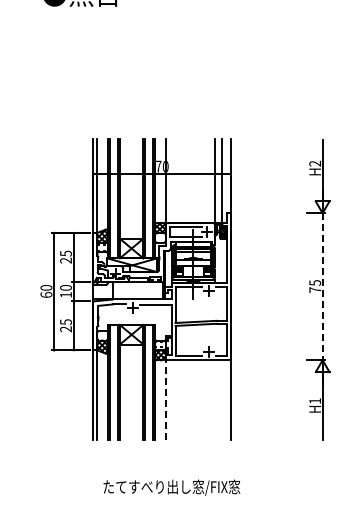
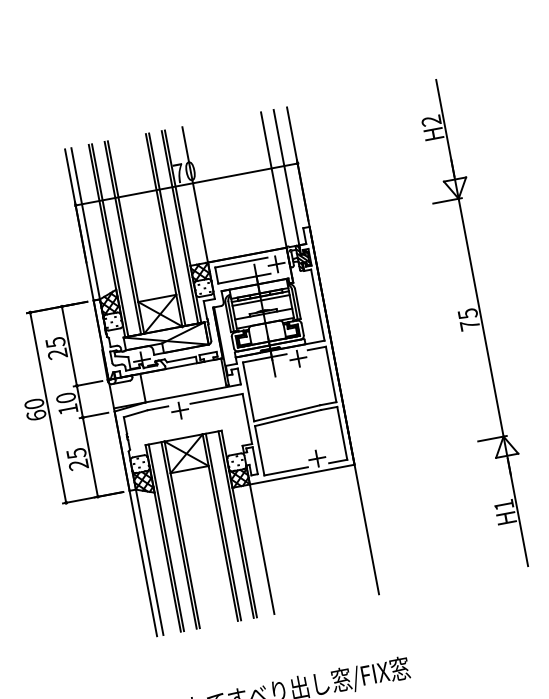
line: (322, 287) -> (481, 318), dashed -> solid
line: (165, 400) -> (261, 549), dashed -> solid

